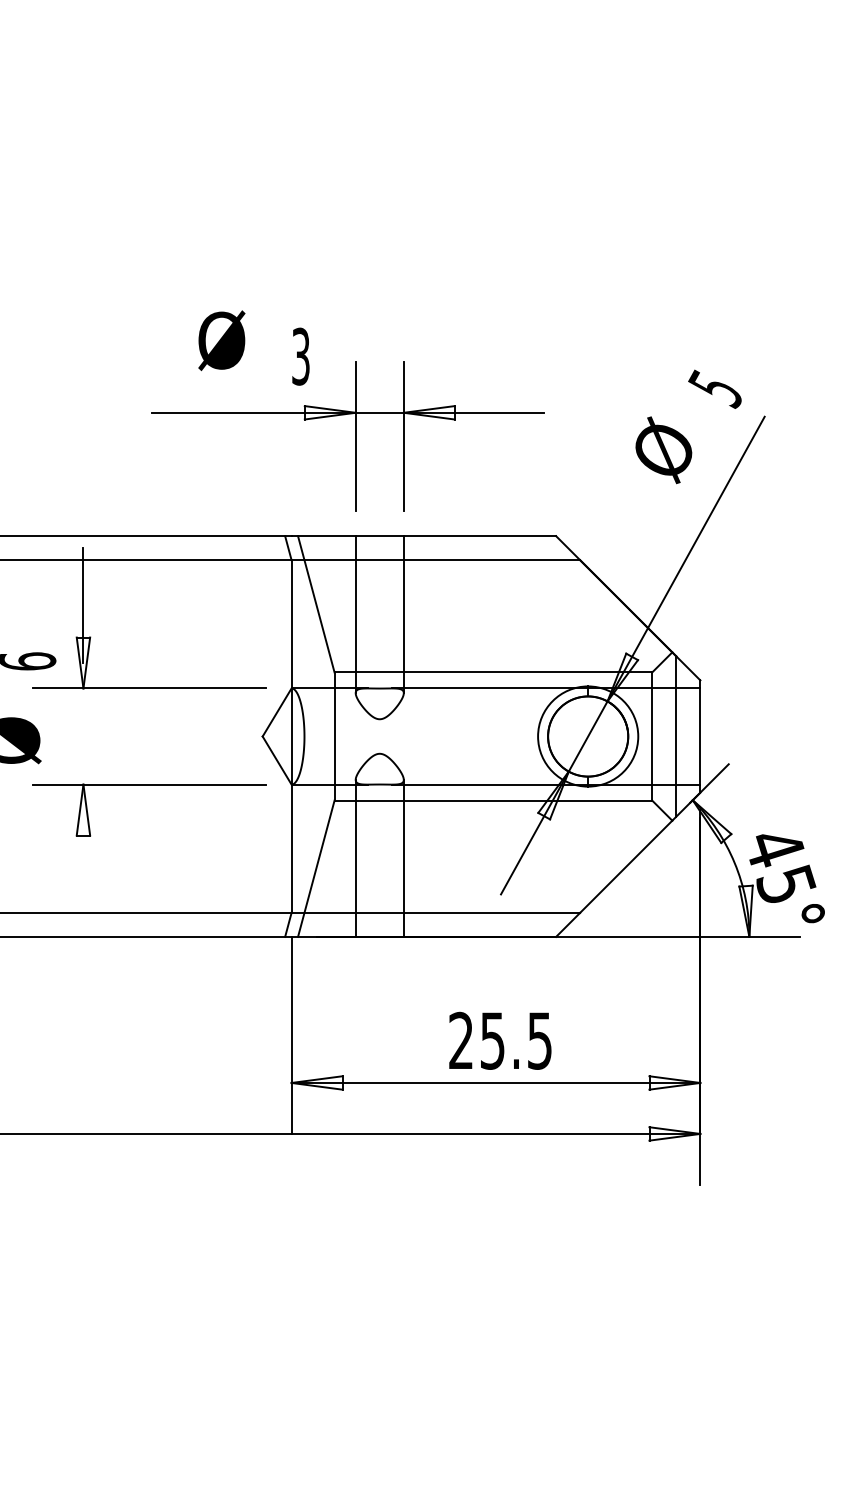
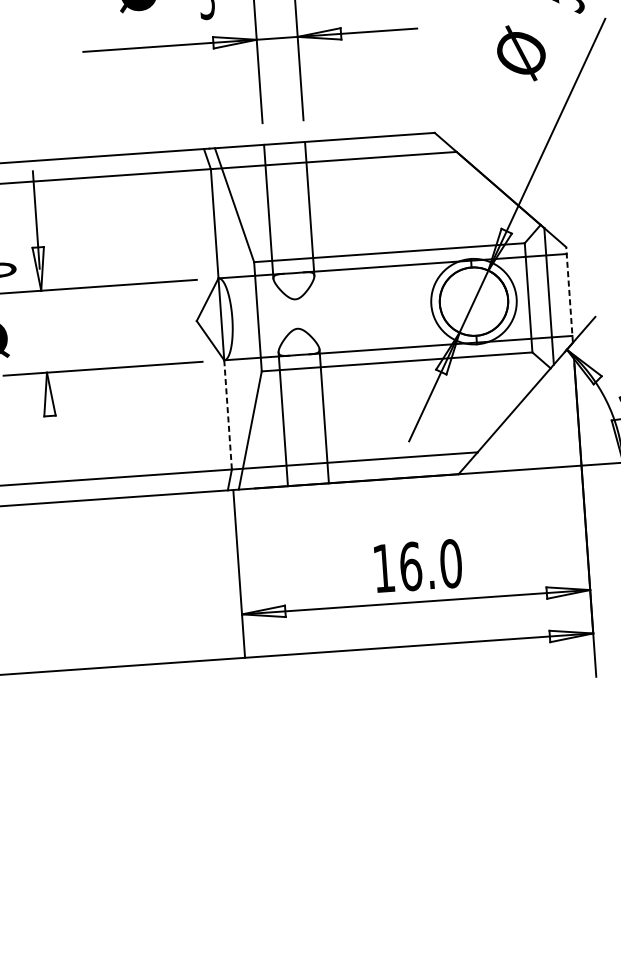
line: (700, 736) -> (569, 294), solid -> dashed
line: (291, 849) -> (228, 415), solid -> dashed
text: (500, 1040) -> (417, 565), 25.5 -> 16.0

